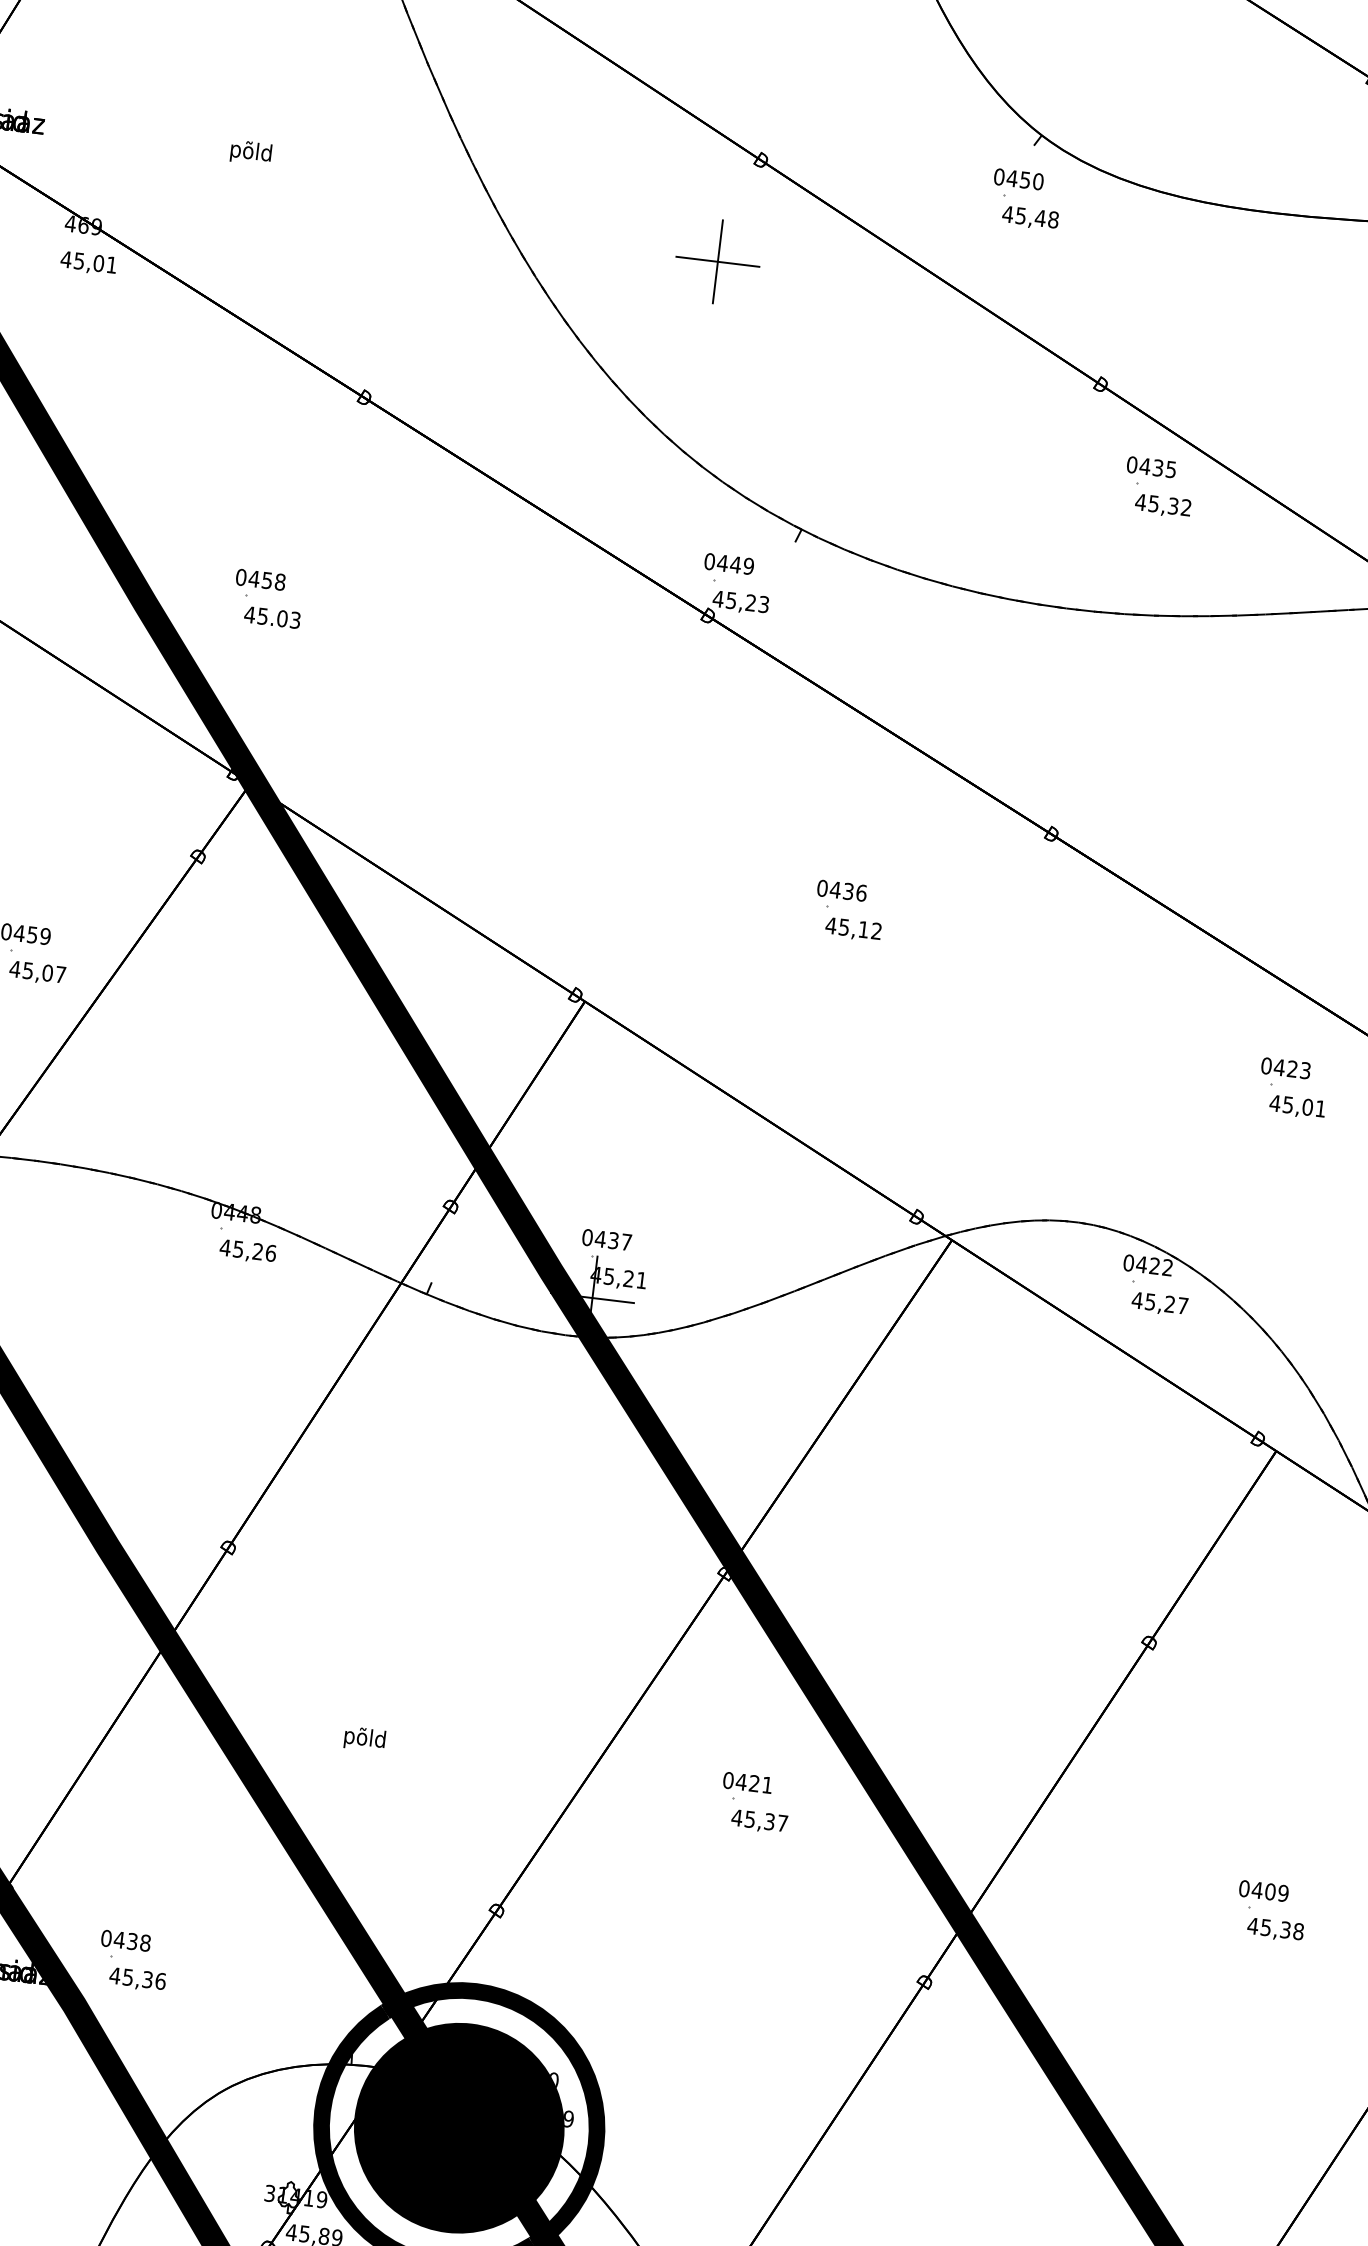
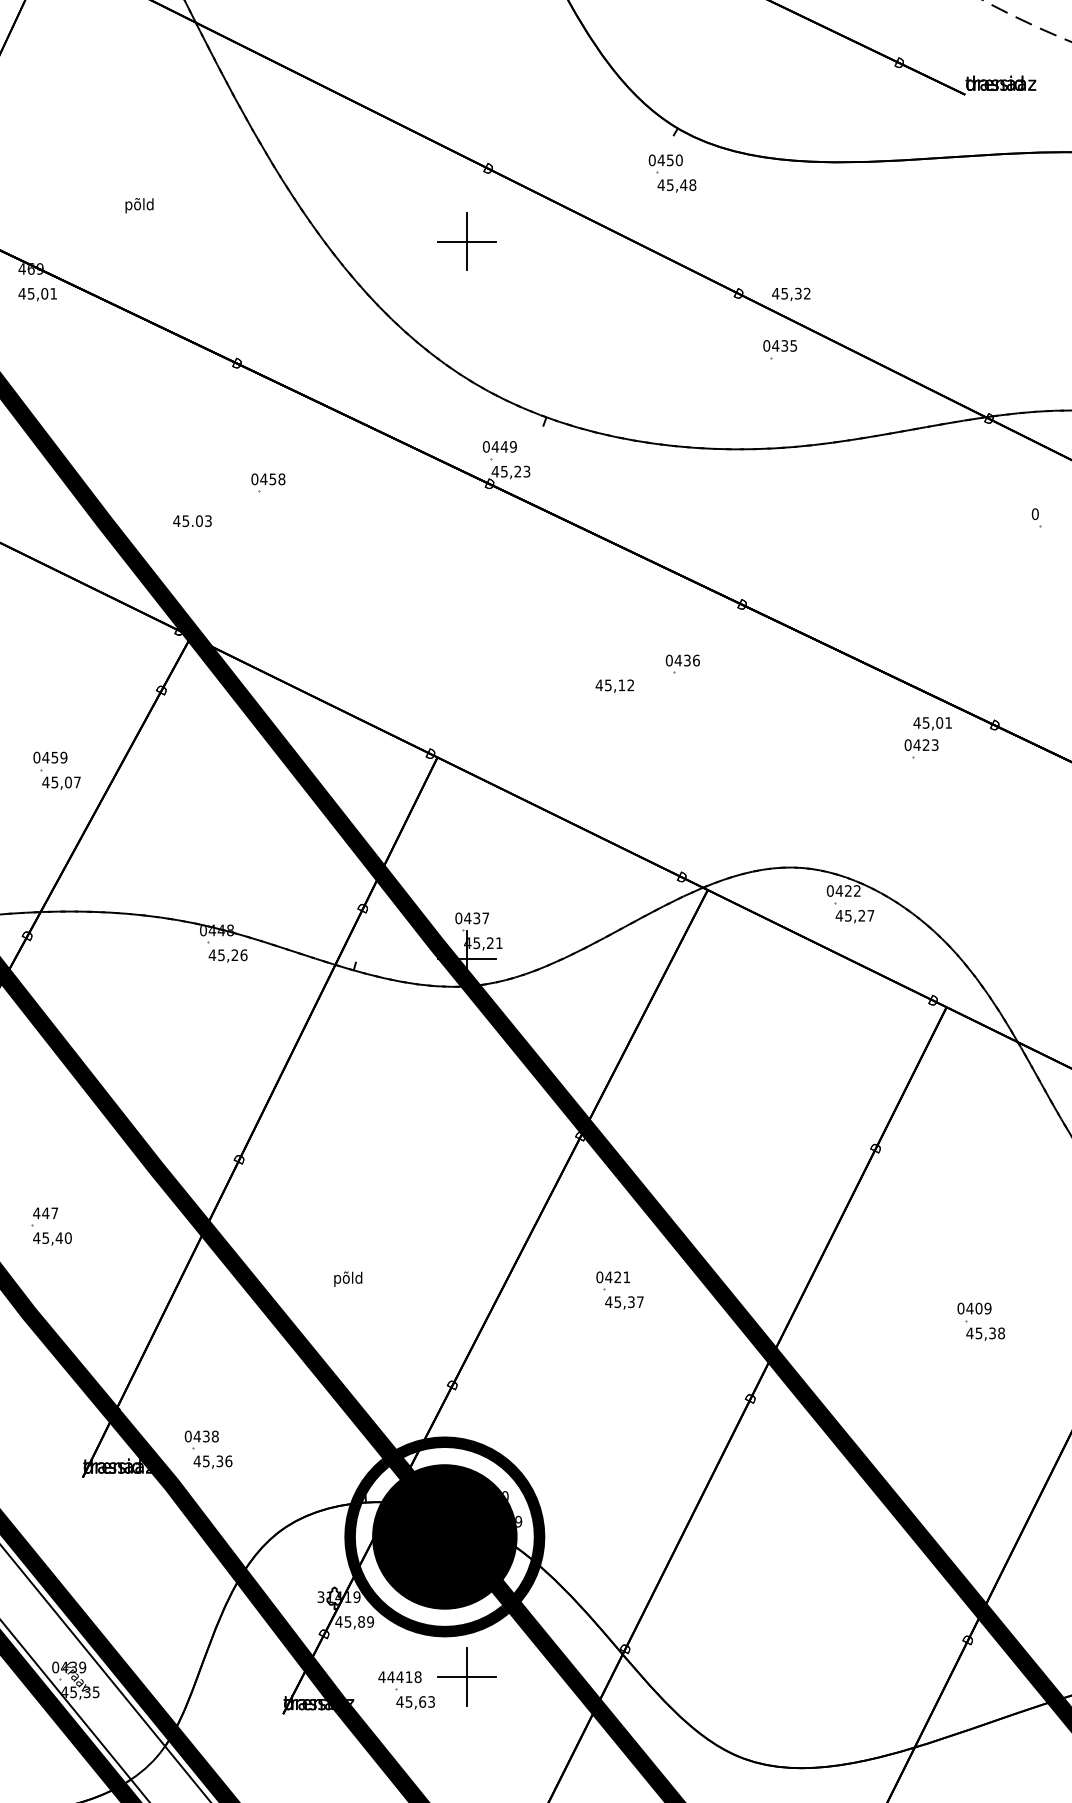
text: (1163, 506) -> (791, 294), moved
part: (260, 584) -> (268, 482), moved
part: (840, 894) -> (682, 663), moved
text: (1297, 1106) -> (932, 723), moved

